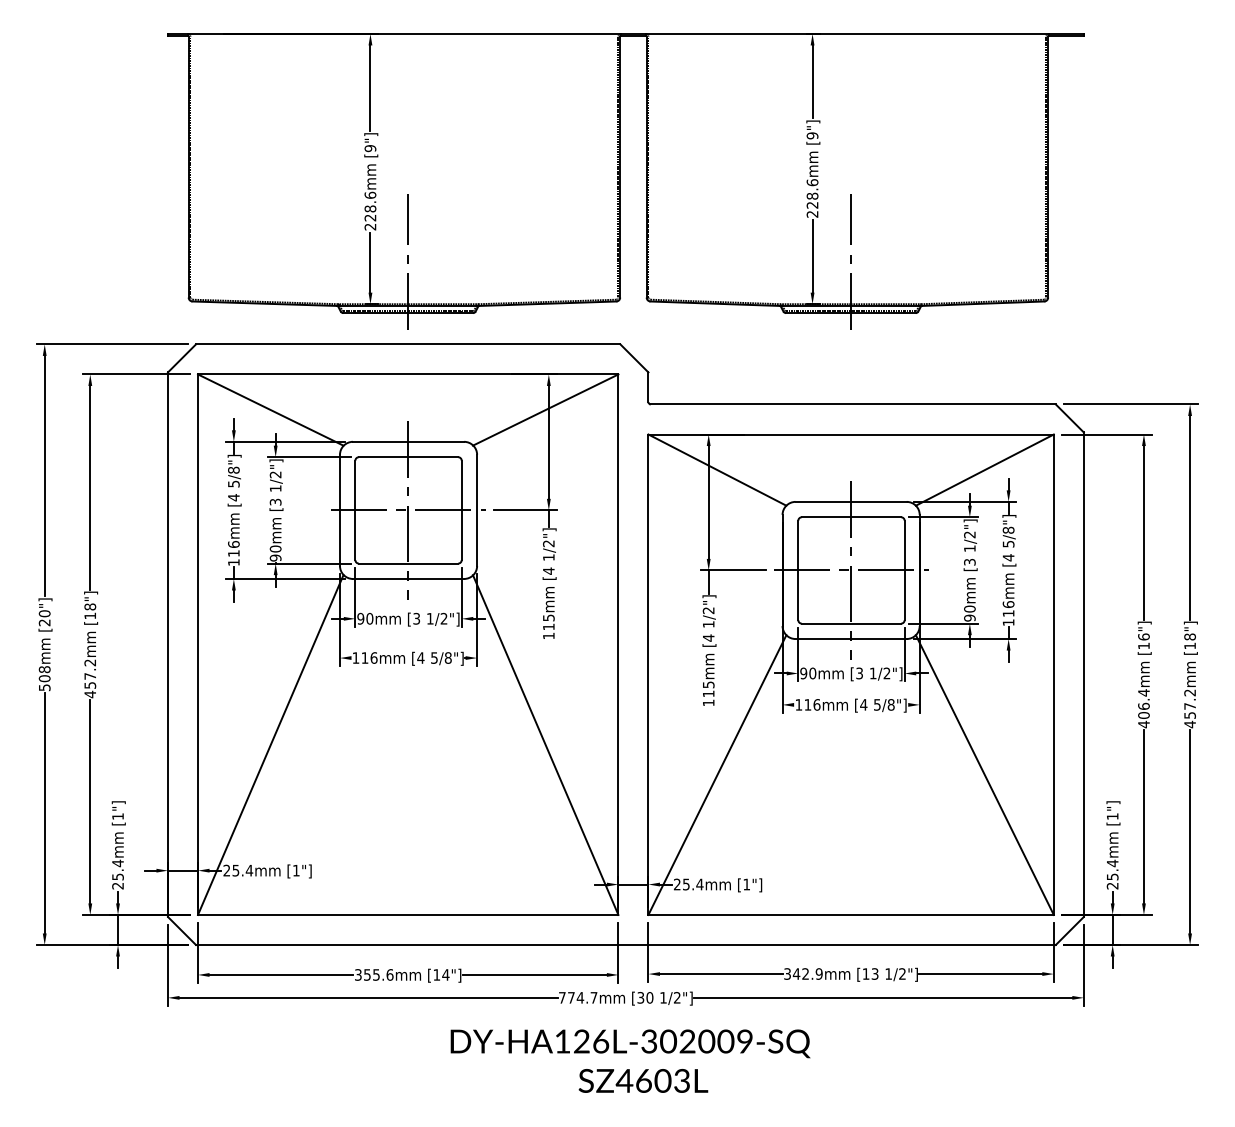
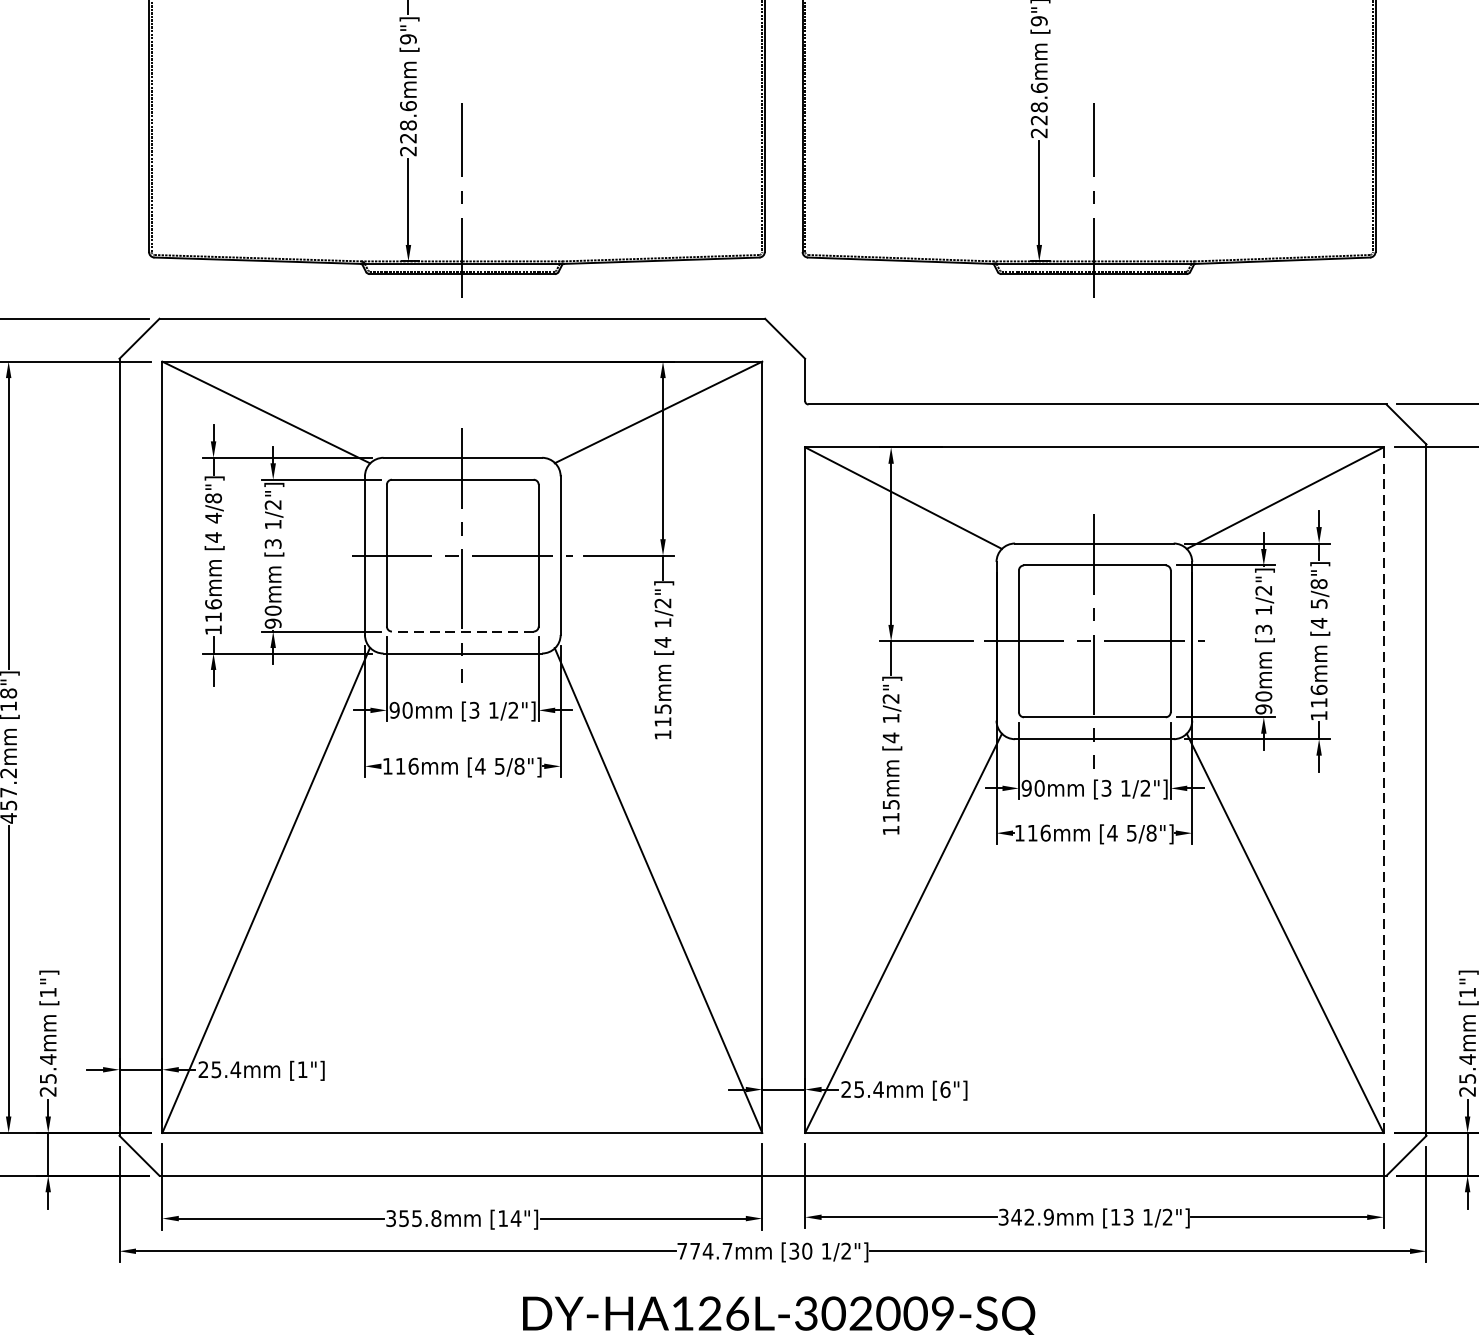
text: (233, 483) -> (213, 517), 5/8"] -> 4/8"]
line: (408, 563) -> (462, 631), solid -> dashed
line: (1053, 674) -> (1383, 789), solid -> dashed
text: (746, 884) -> (945, 1089), [1"] -> [6"]
text: (389, 974) -> (435, 1217), 355.6mm -> 355.8mm

